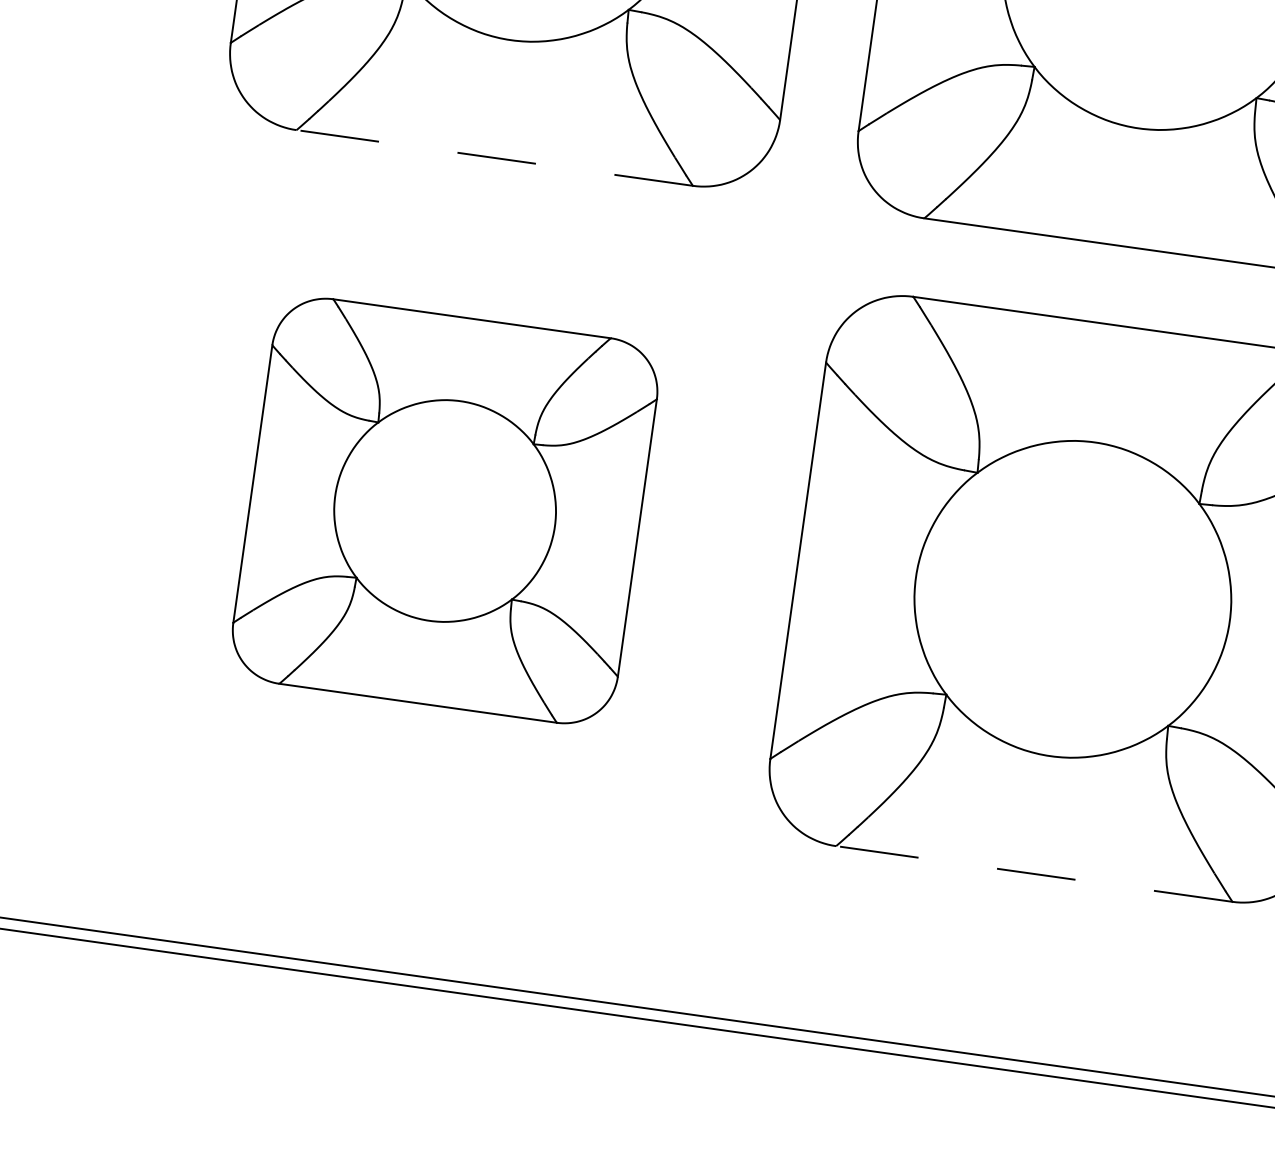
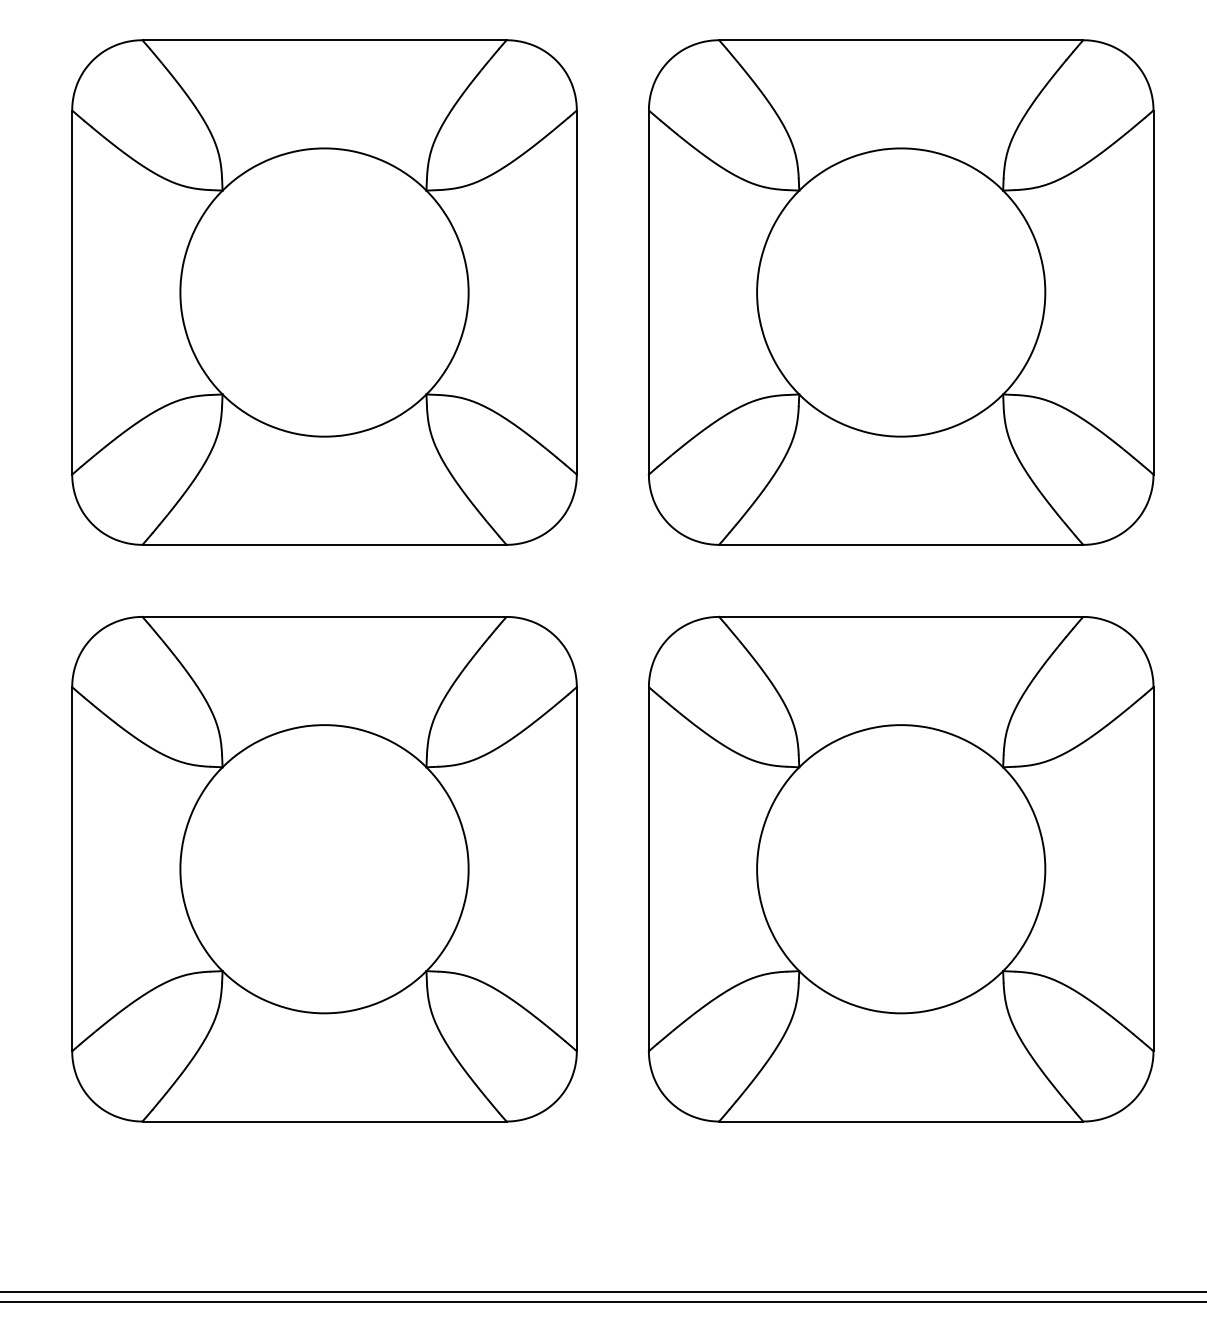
line: (494, 157) -> (324, 544), dashed -> solid
part: (445, 510) -> (324, 868), size x1.43
line: (1033, 873) -> (900, 1121), dashed -> solid

